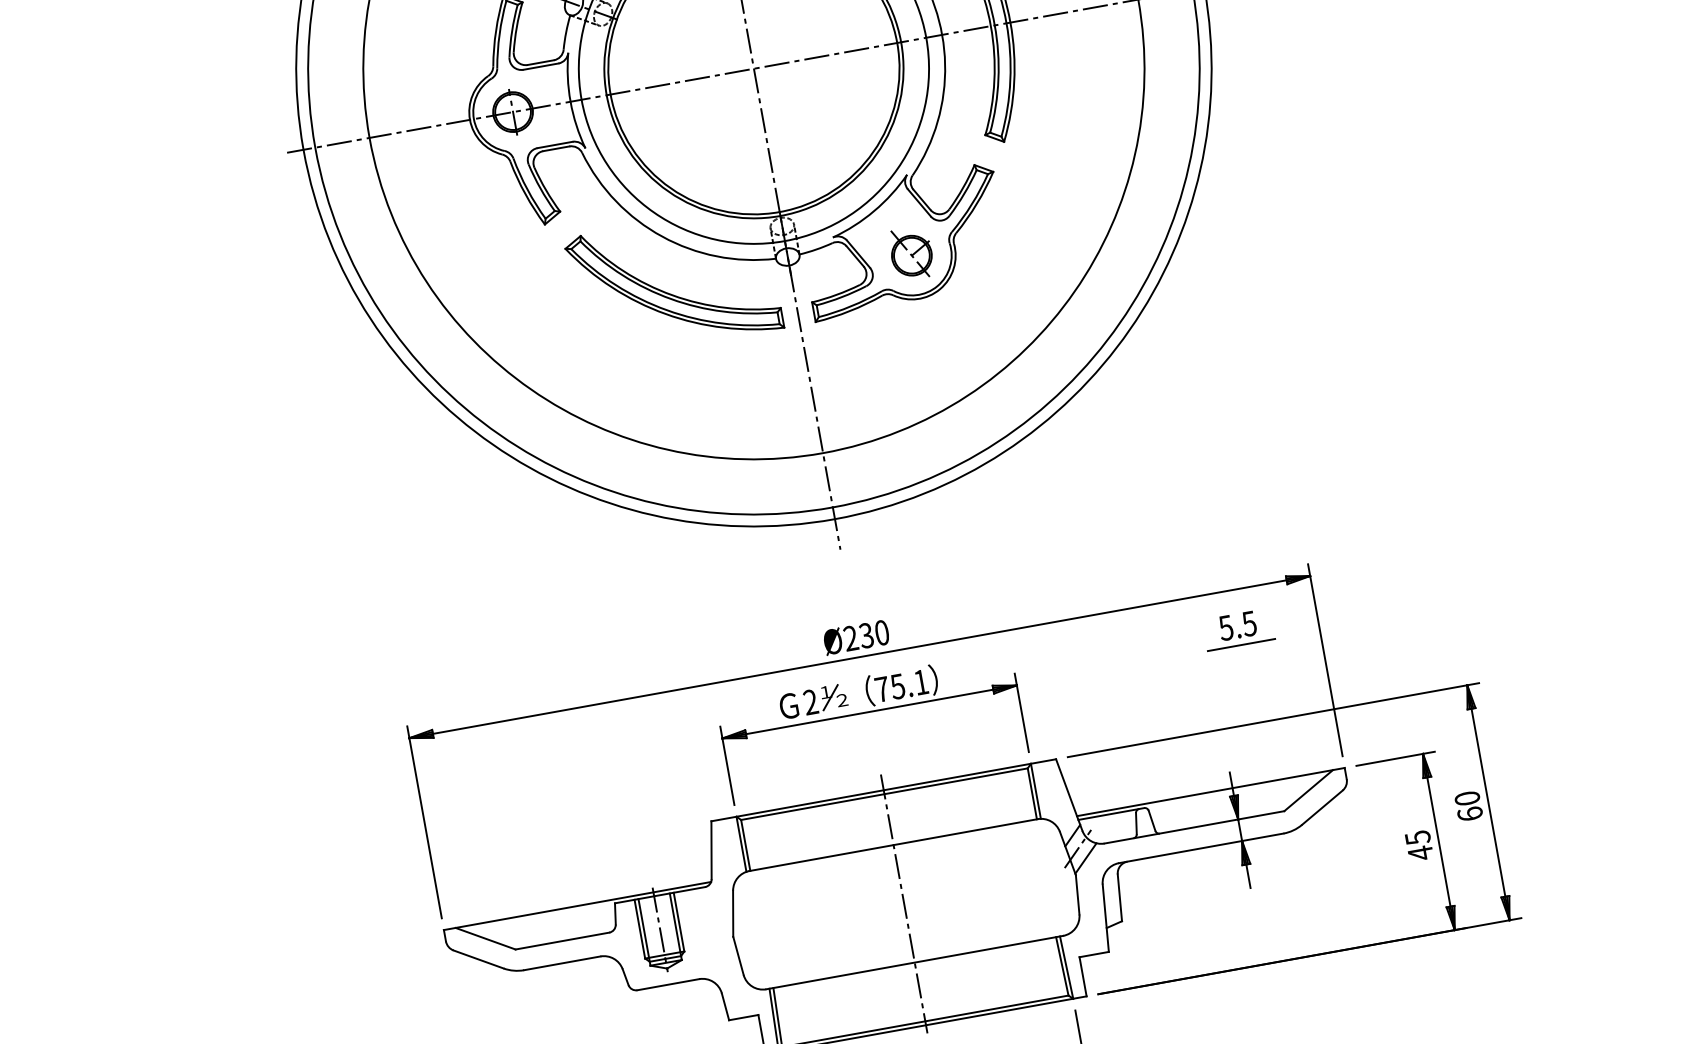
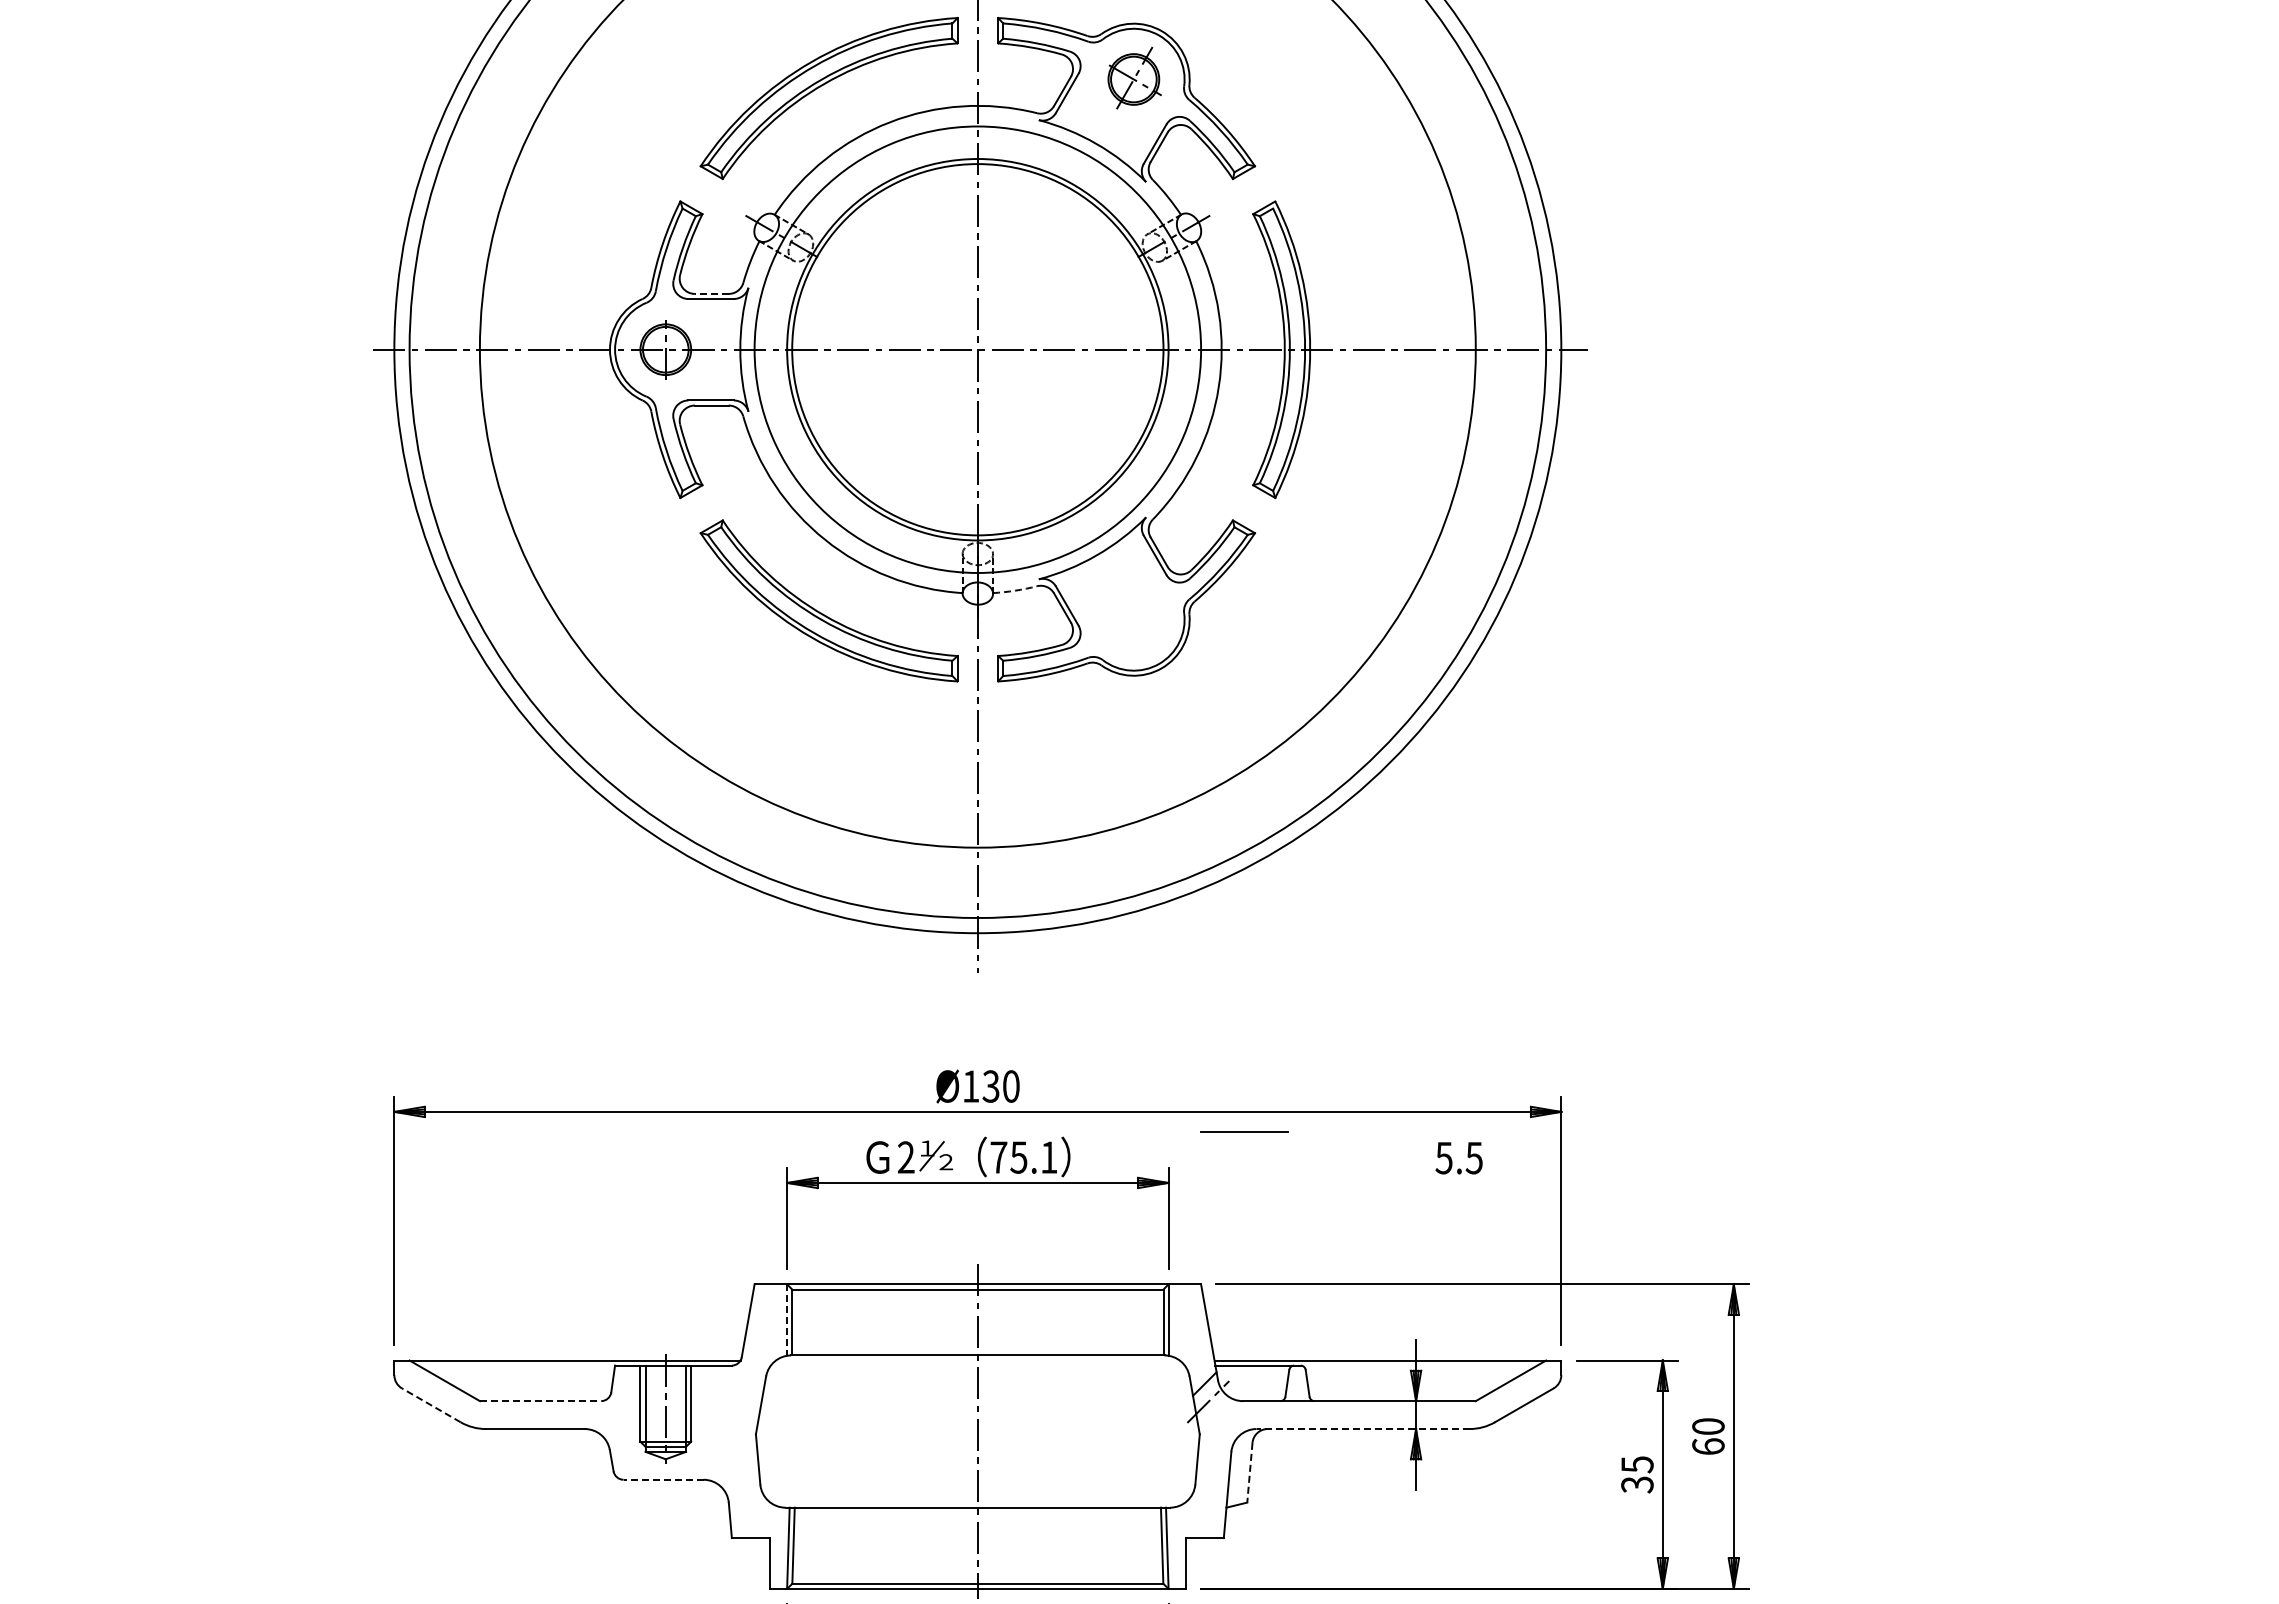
line: (540, 62) -> (711, 293), solid -> dashed
arc: (816, 249) -> (1015, 590), solid -> dashed
part: (911, 253) -> (1133, 616), removed
text: (850, 638) -> (970, 1086), Ø230 -> Ø130
line: (1241, 644) -> (1244, 1131), moved
line: (741, 844) -> (787, 1320), solid -> dashed
line: (1201, 848) -> (1363, 1429), solid -> dashed
text: (1420, 853) -> (1637, 1484), 45 -> 35
line: (1085, 858) -> (1215, 1415), removed
line: (1119, 897) -> (1249, 1472), solid -> dashed
line: (562, 941) -> (540, 1401), solid -> dashed
line: (478, 959) -> (431, 1405), solid -> dashed
line: (668, 984) -> (663, 1479), solid -> dashed

